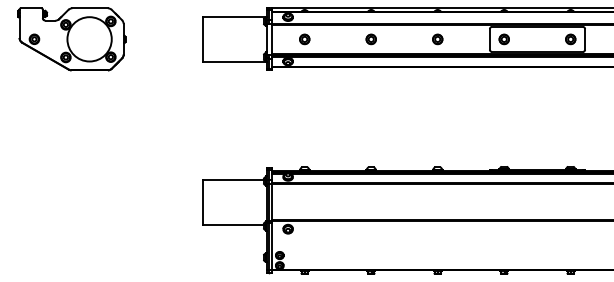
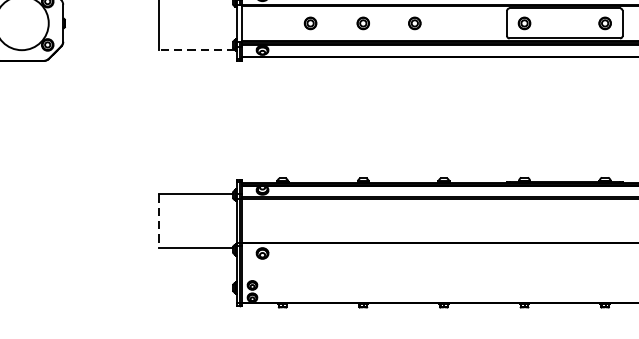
part: (304, 39) -> (310, 23), moved
part: (437, 39) -> (414, 23), moved
line: (234, 61) -> (197, 50), solid -> dashed
line: (202, 202) -> (158, 221), solid -> dashed

